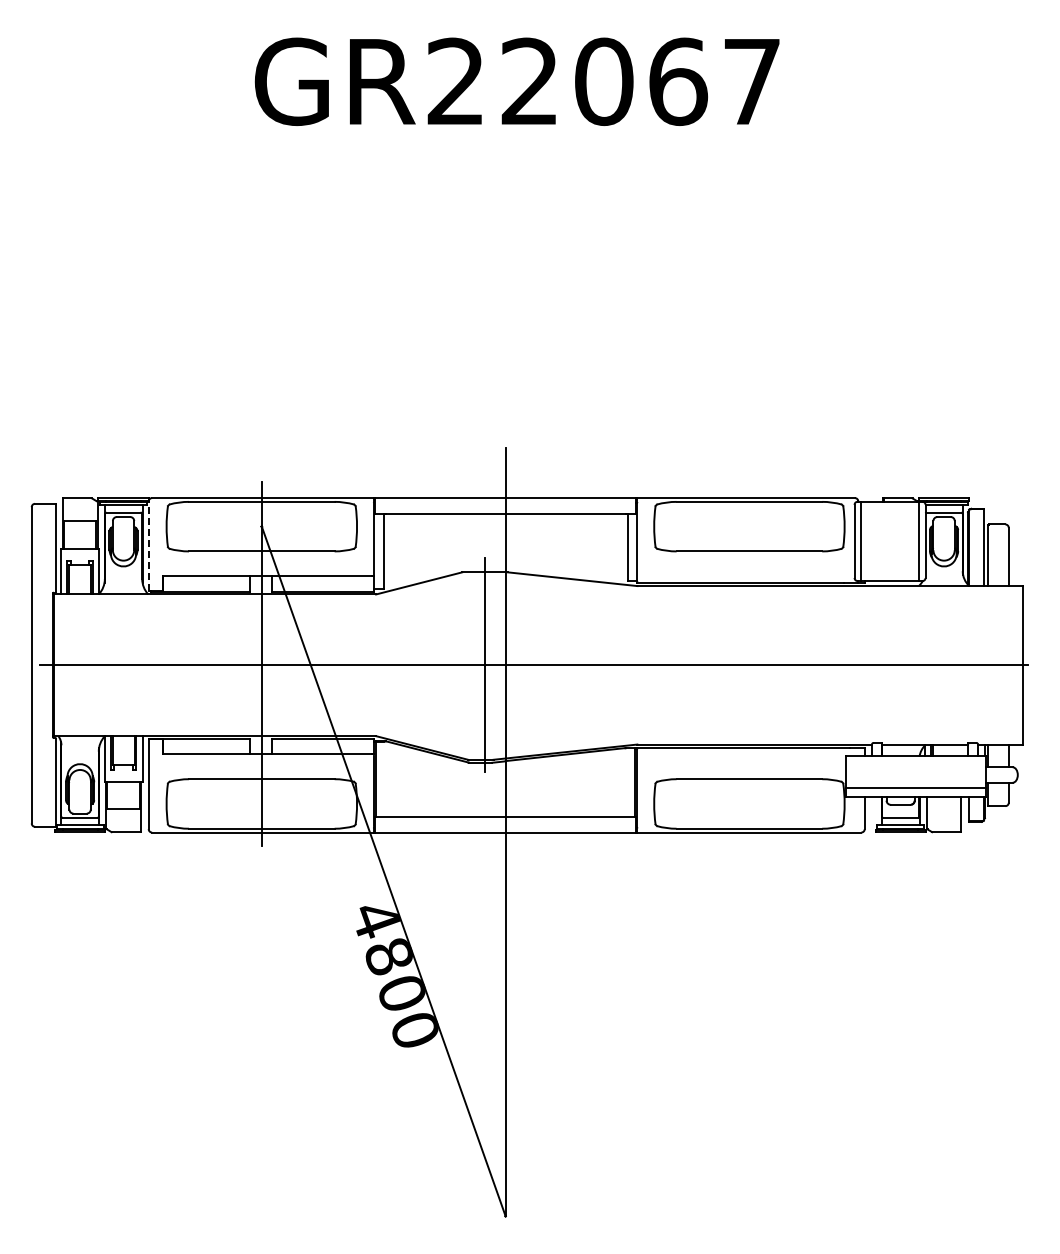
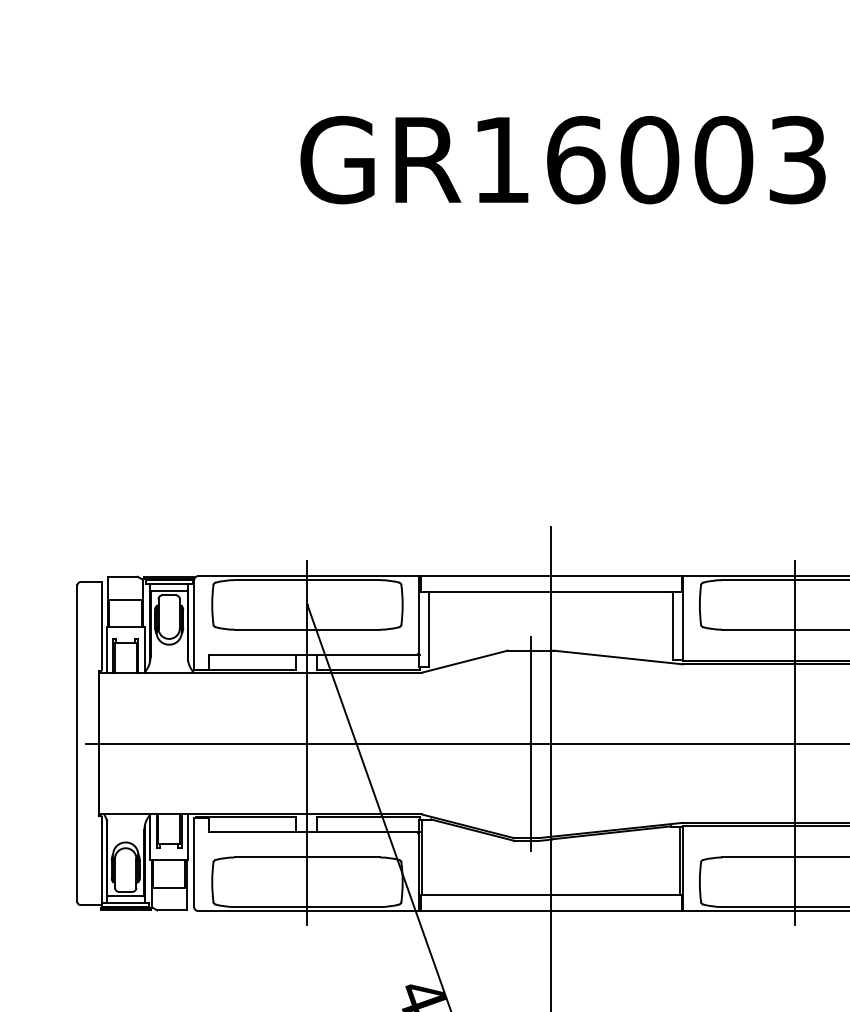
text: (603, 81) -> (649, 159), GR22067 -> GR16003
line: (148, 546) -> (194, 624), dashed -> solid
line: (749, 664) -> (795, 742), added

